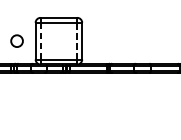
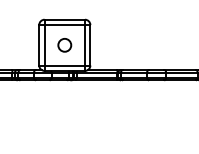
line: (77, 40) -> (85, 44), dashed -> solid
circle: (16, 41) -> (64, 45), moved
line: (40, 41) -> (44, 45), dashed -> solid

